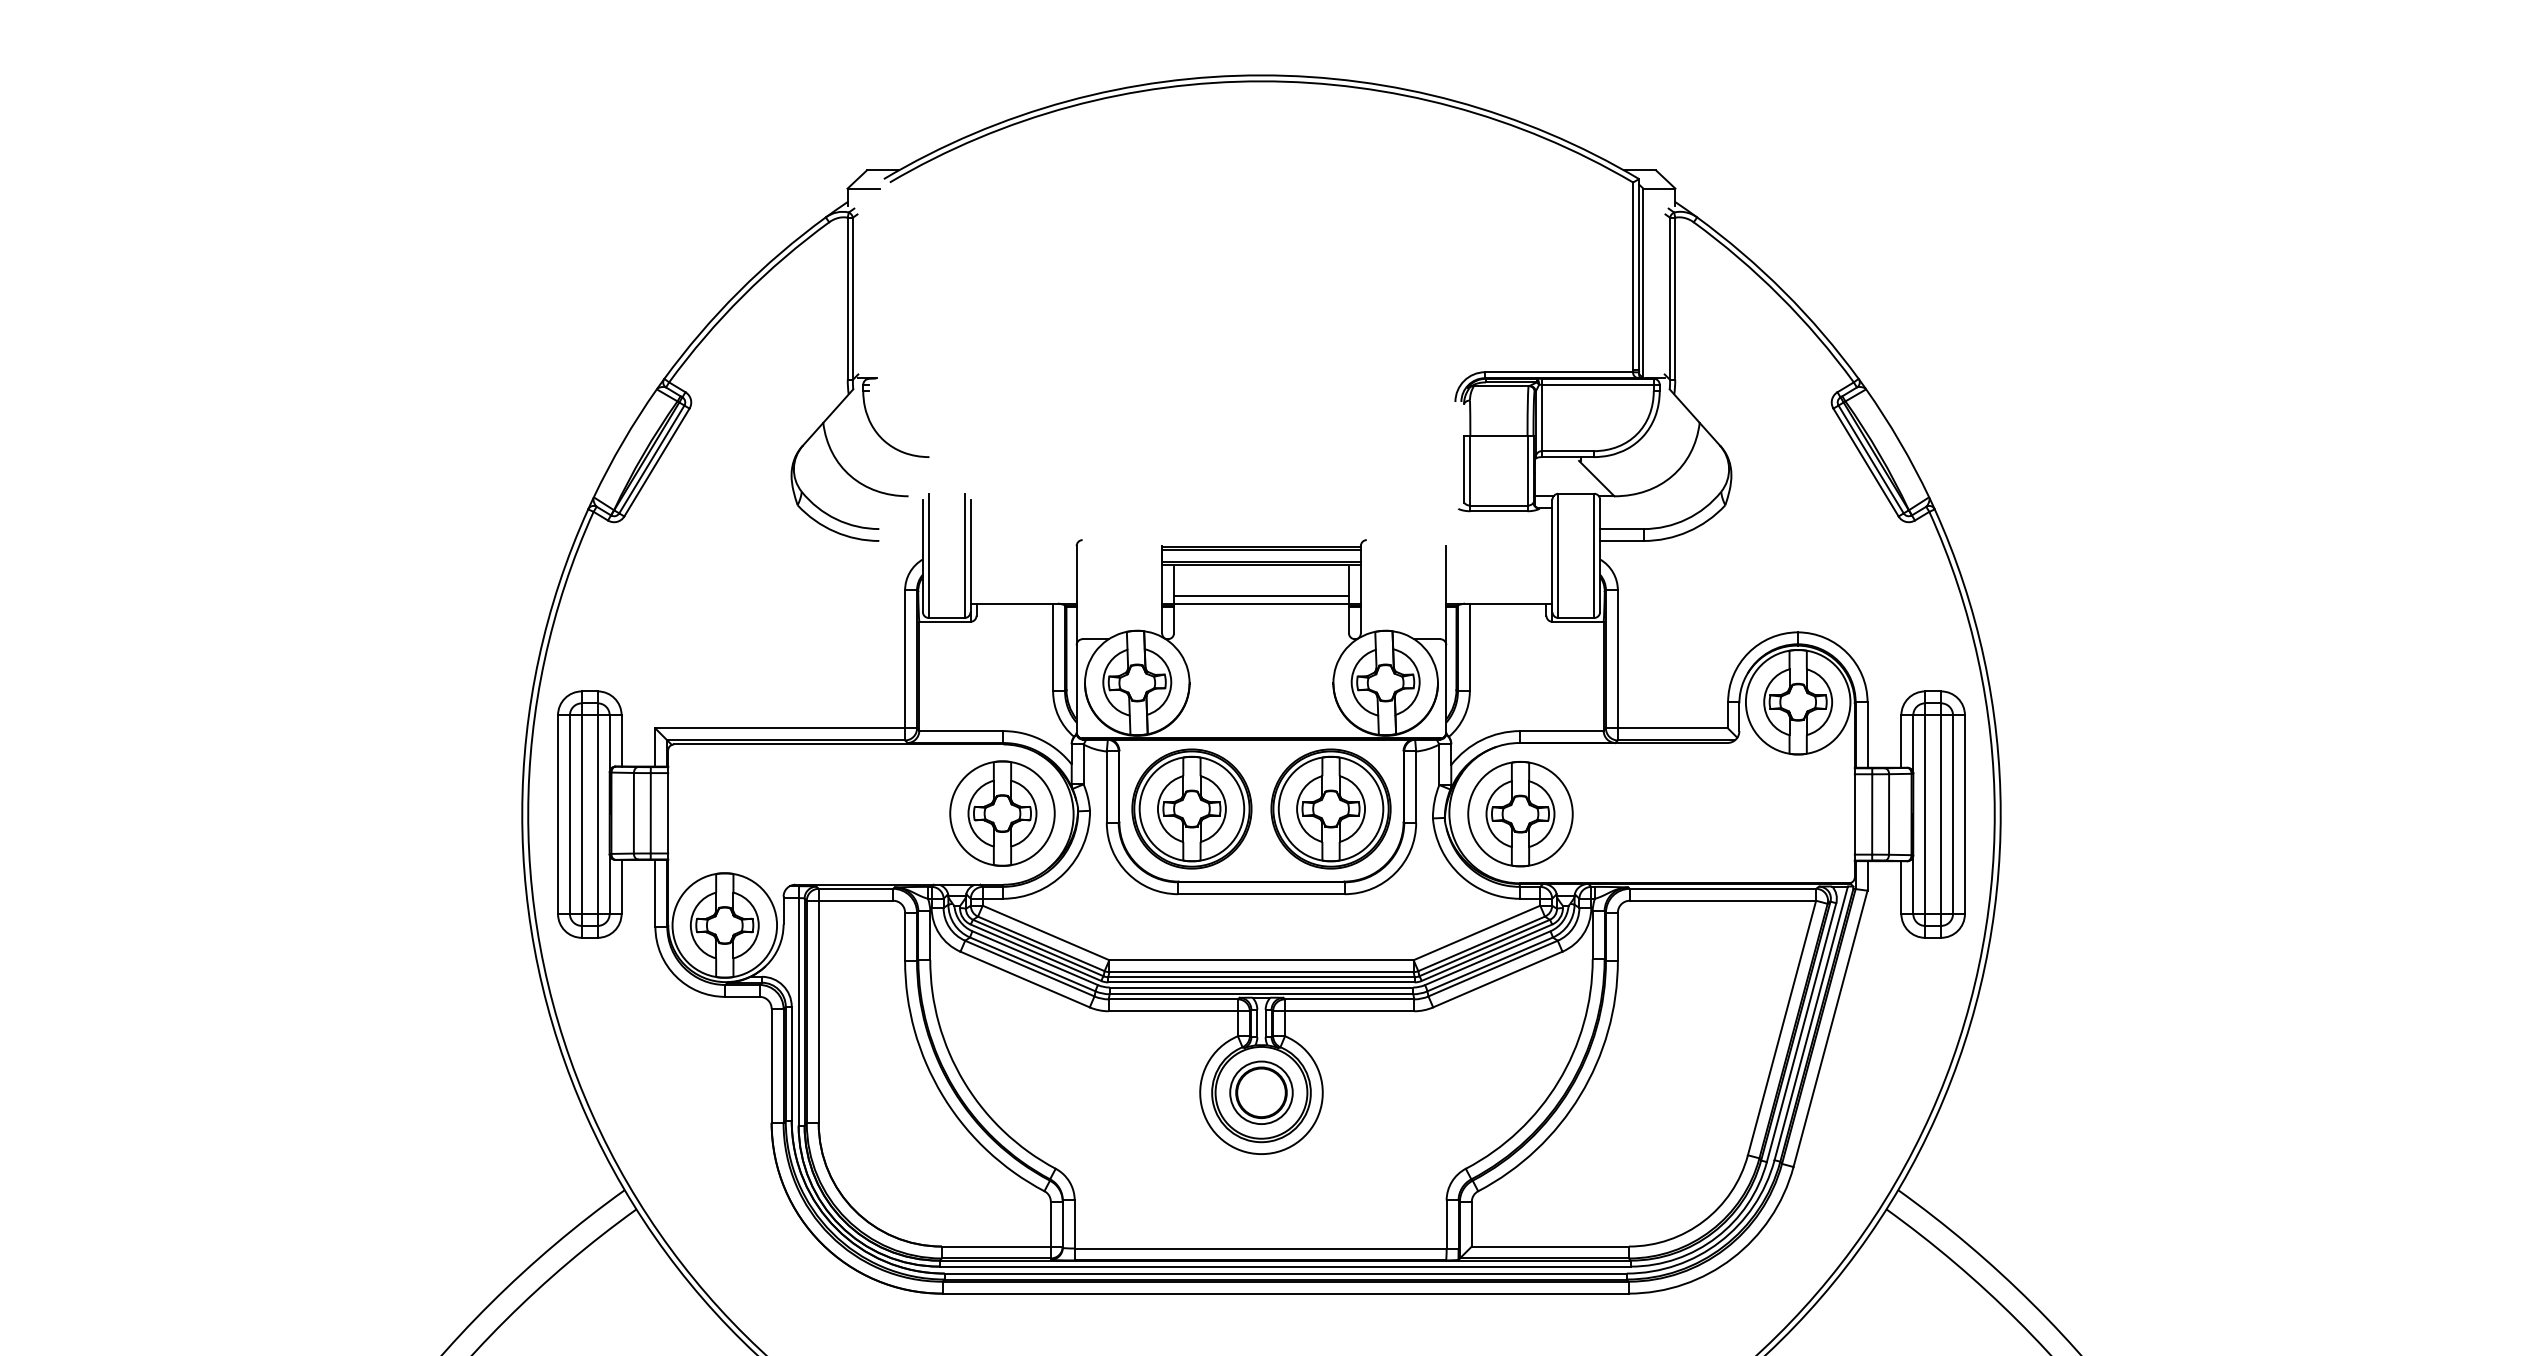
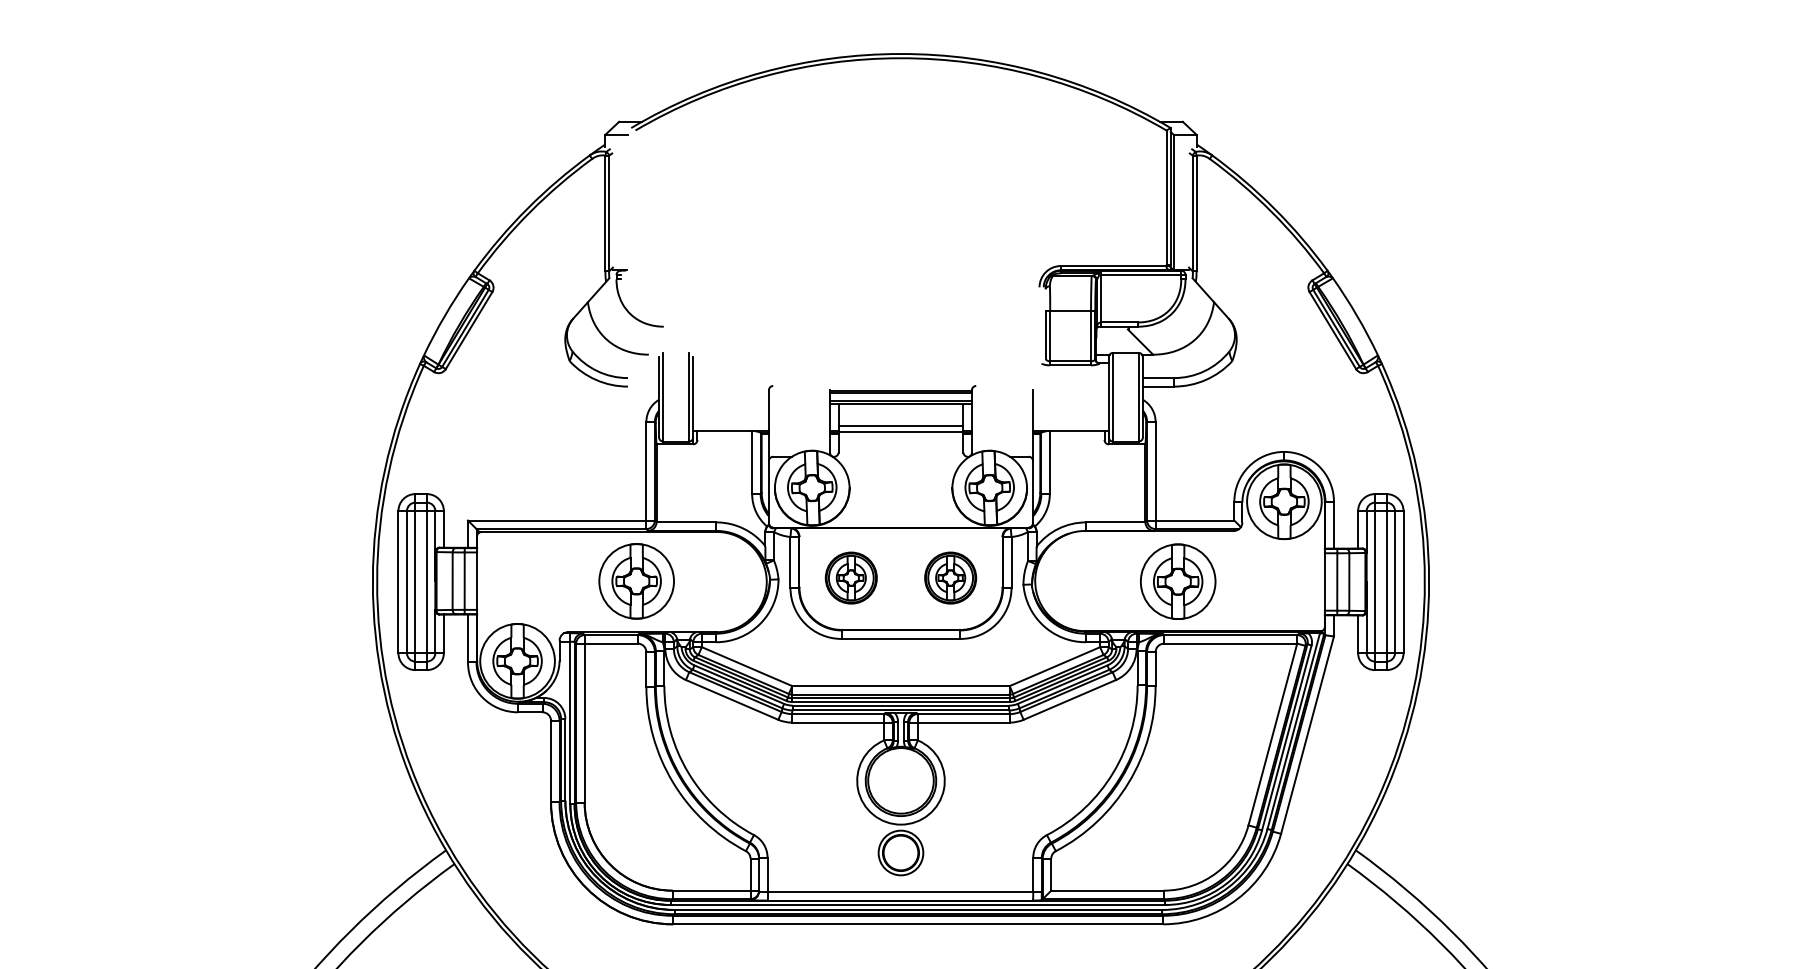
part: (1191, 808) -> (850, 577), size x0.6
part: (1330, 808) -> (950, 577), size x0.6
part: (1002, 813) -> (636, 581), moved
part: (1520, 814) -> (1178, 582), moved
part: (1261, 1092) -> (901, 852), moved

